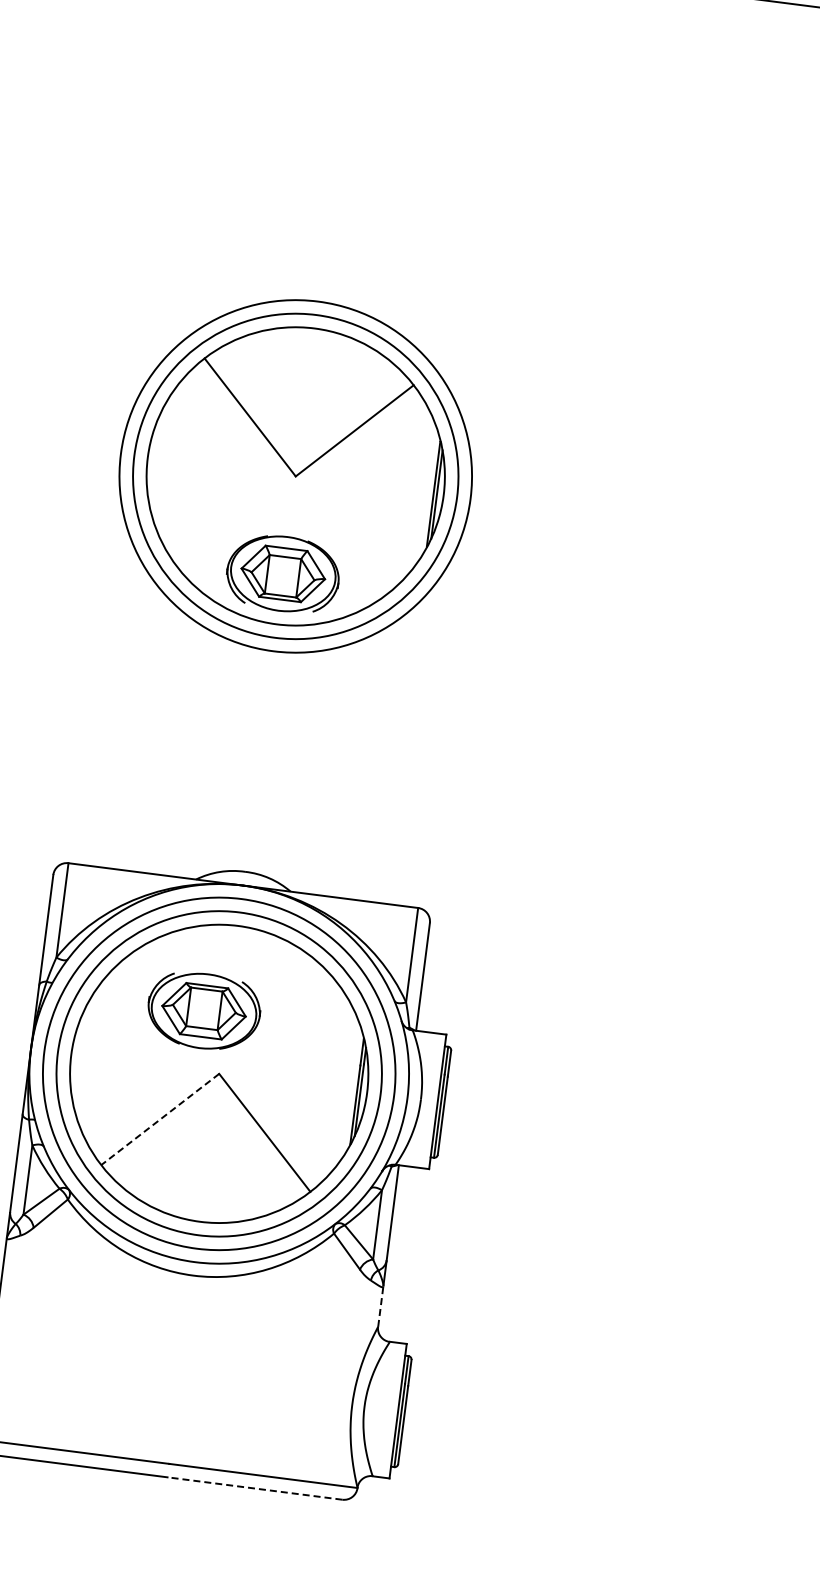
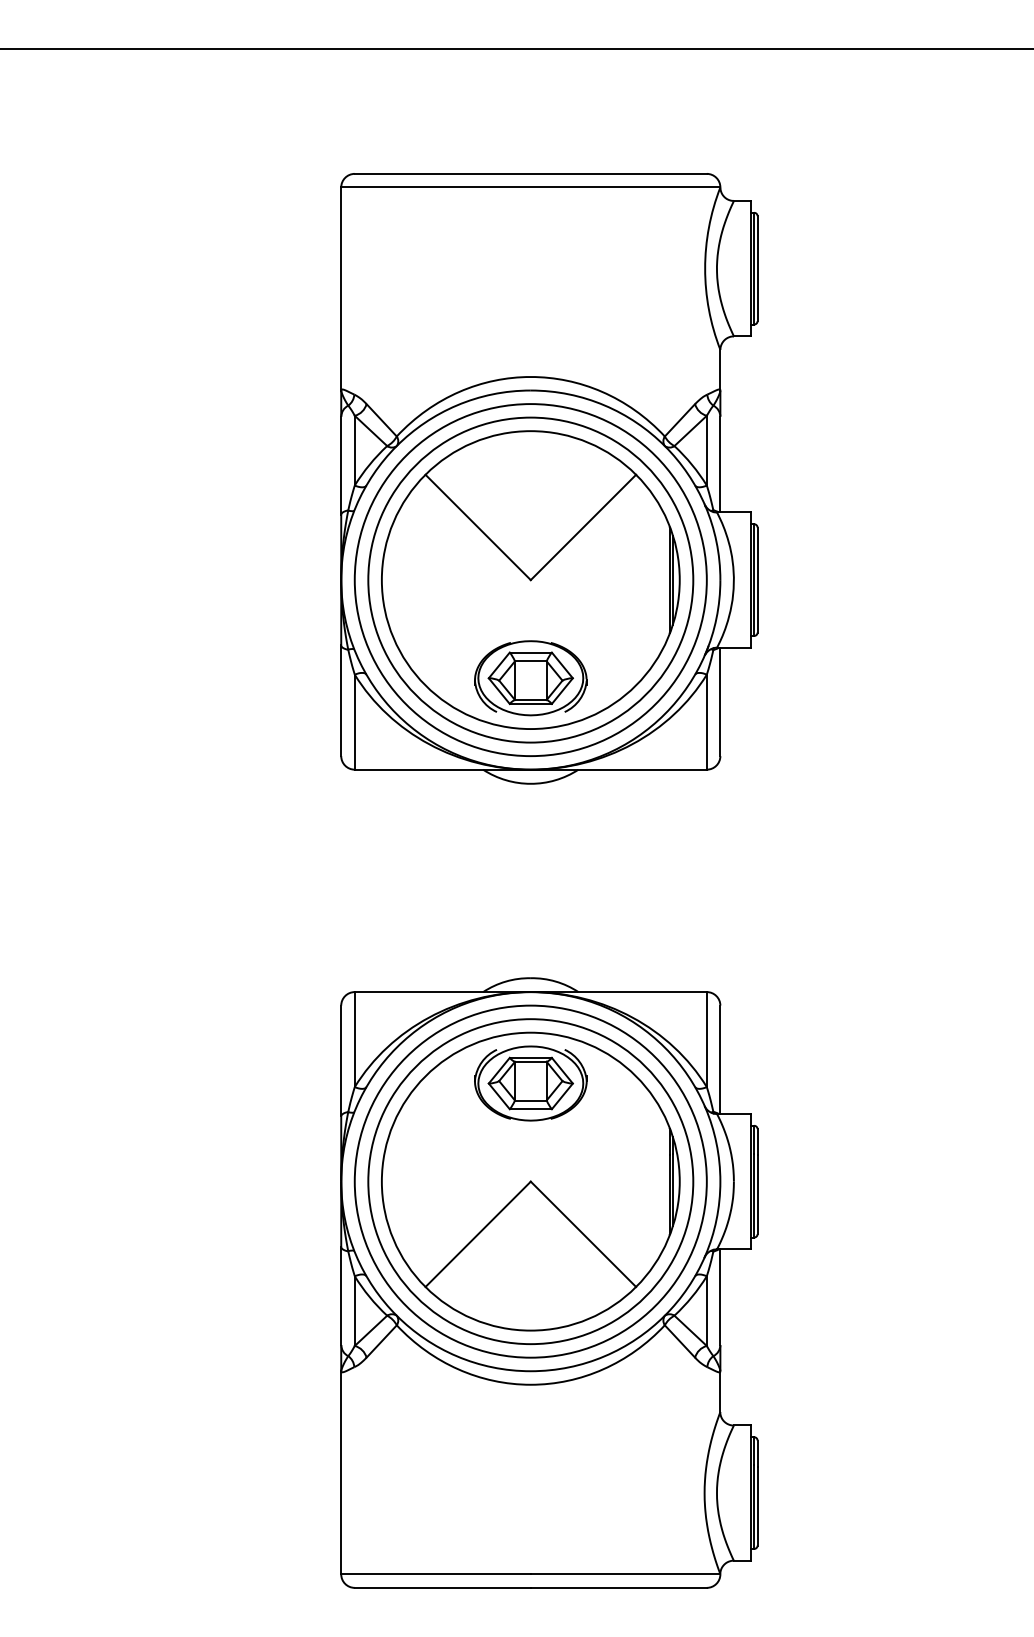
part: (327, 377) -> (549, 478), added
part: (203, 1011) -> (530, 1083), moved
line: (159, 1119) -> (477, 1234), dashed -> solid
line: (380, 1306) -> (720, 1391), dashed -> solid
line: (254, 1488) -> (618, 1587), dashed -> solid

